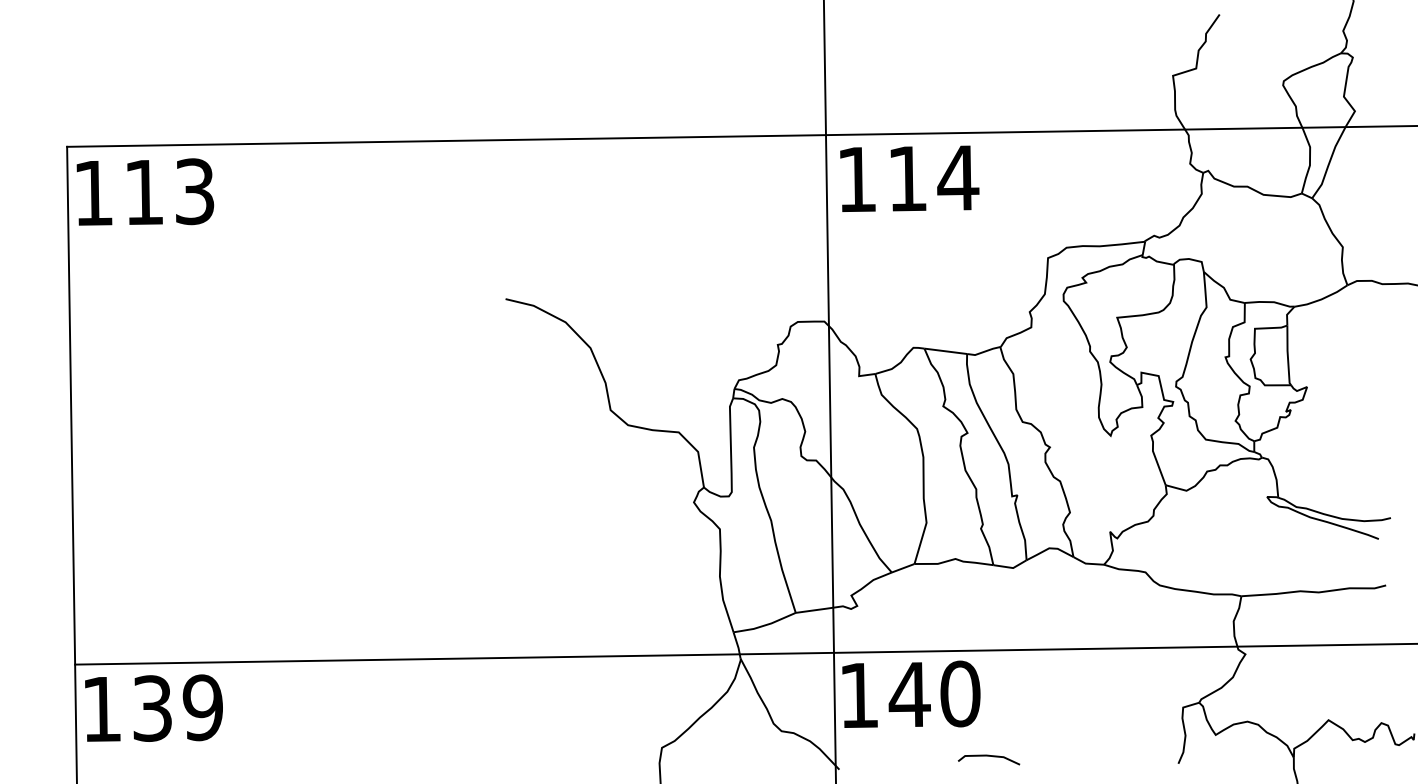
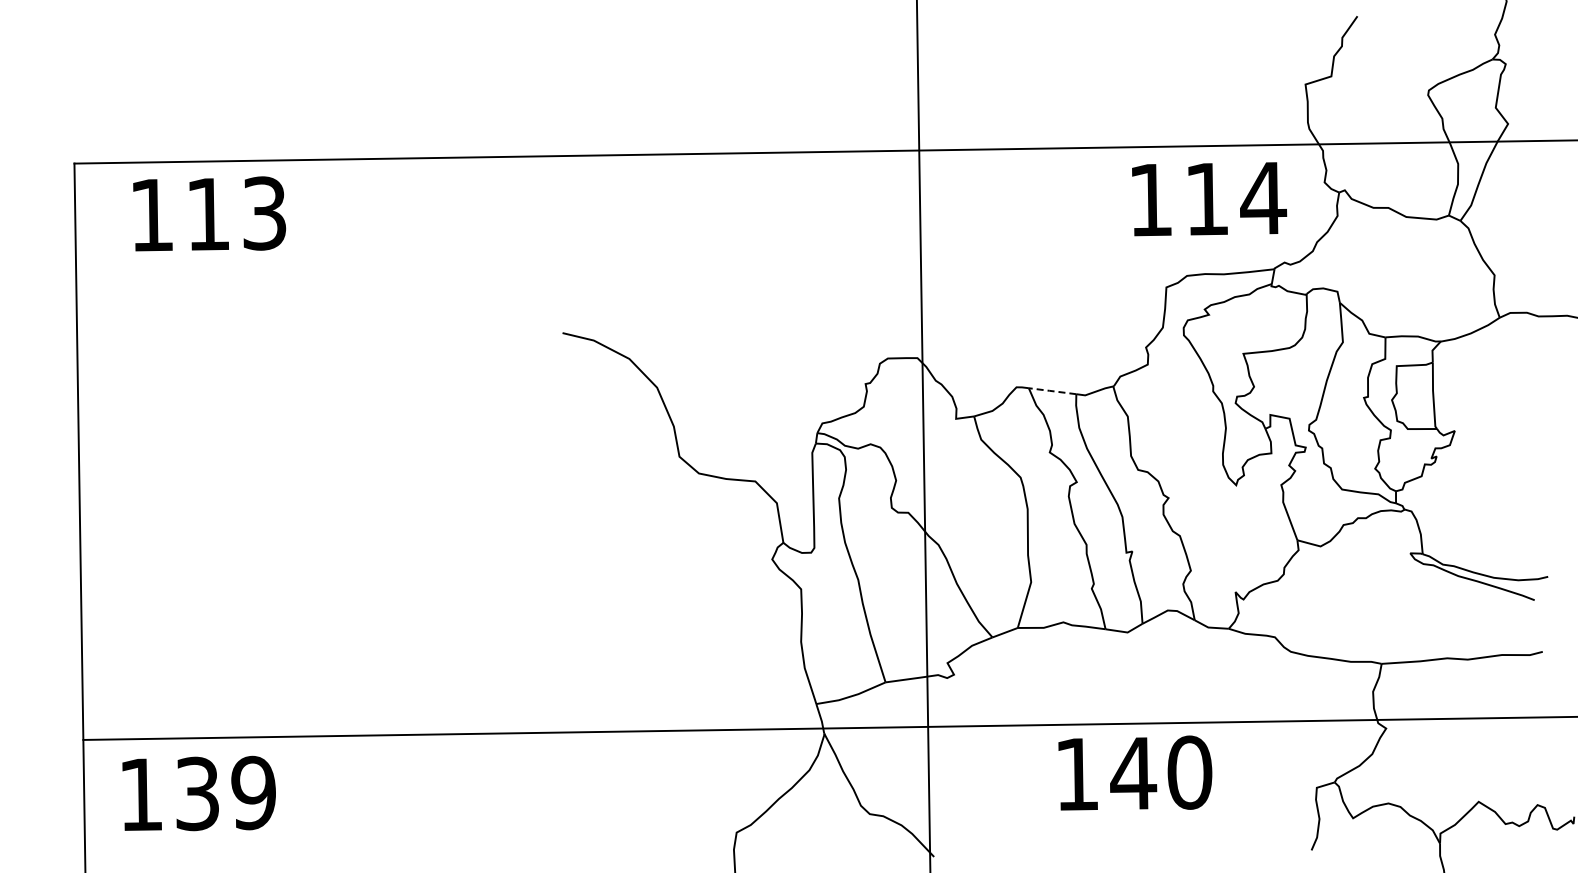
text: (909, 179) -> (1209, 199), moved
text: (145, 191) -> (209, 213), moved
line: (944, 351) -> (1051, 391), solid -> dashed
text: (911, 693) -> (1135, 772), moved
text: (153, 708) -> (198, 793), moved
line: (988, 756) -> (1100, 842), removed

